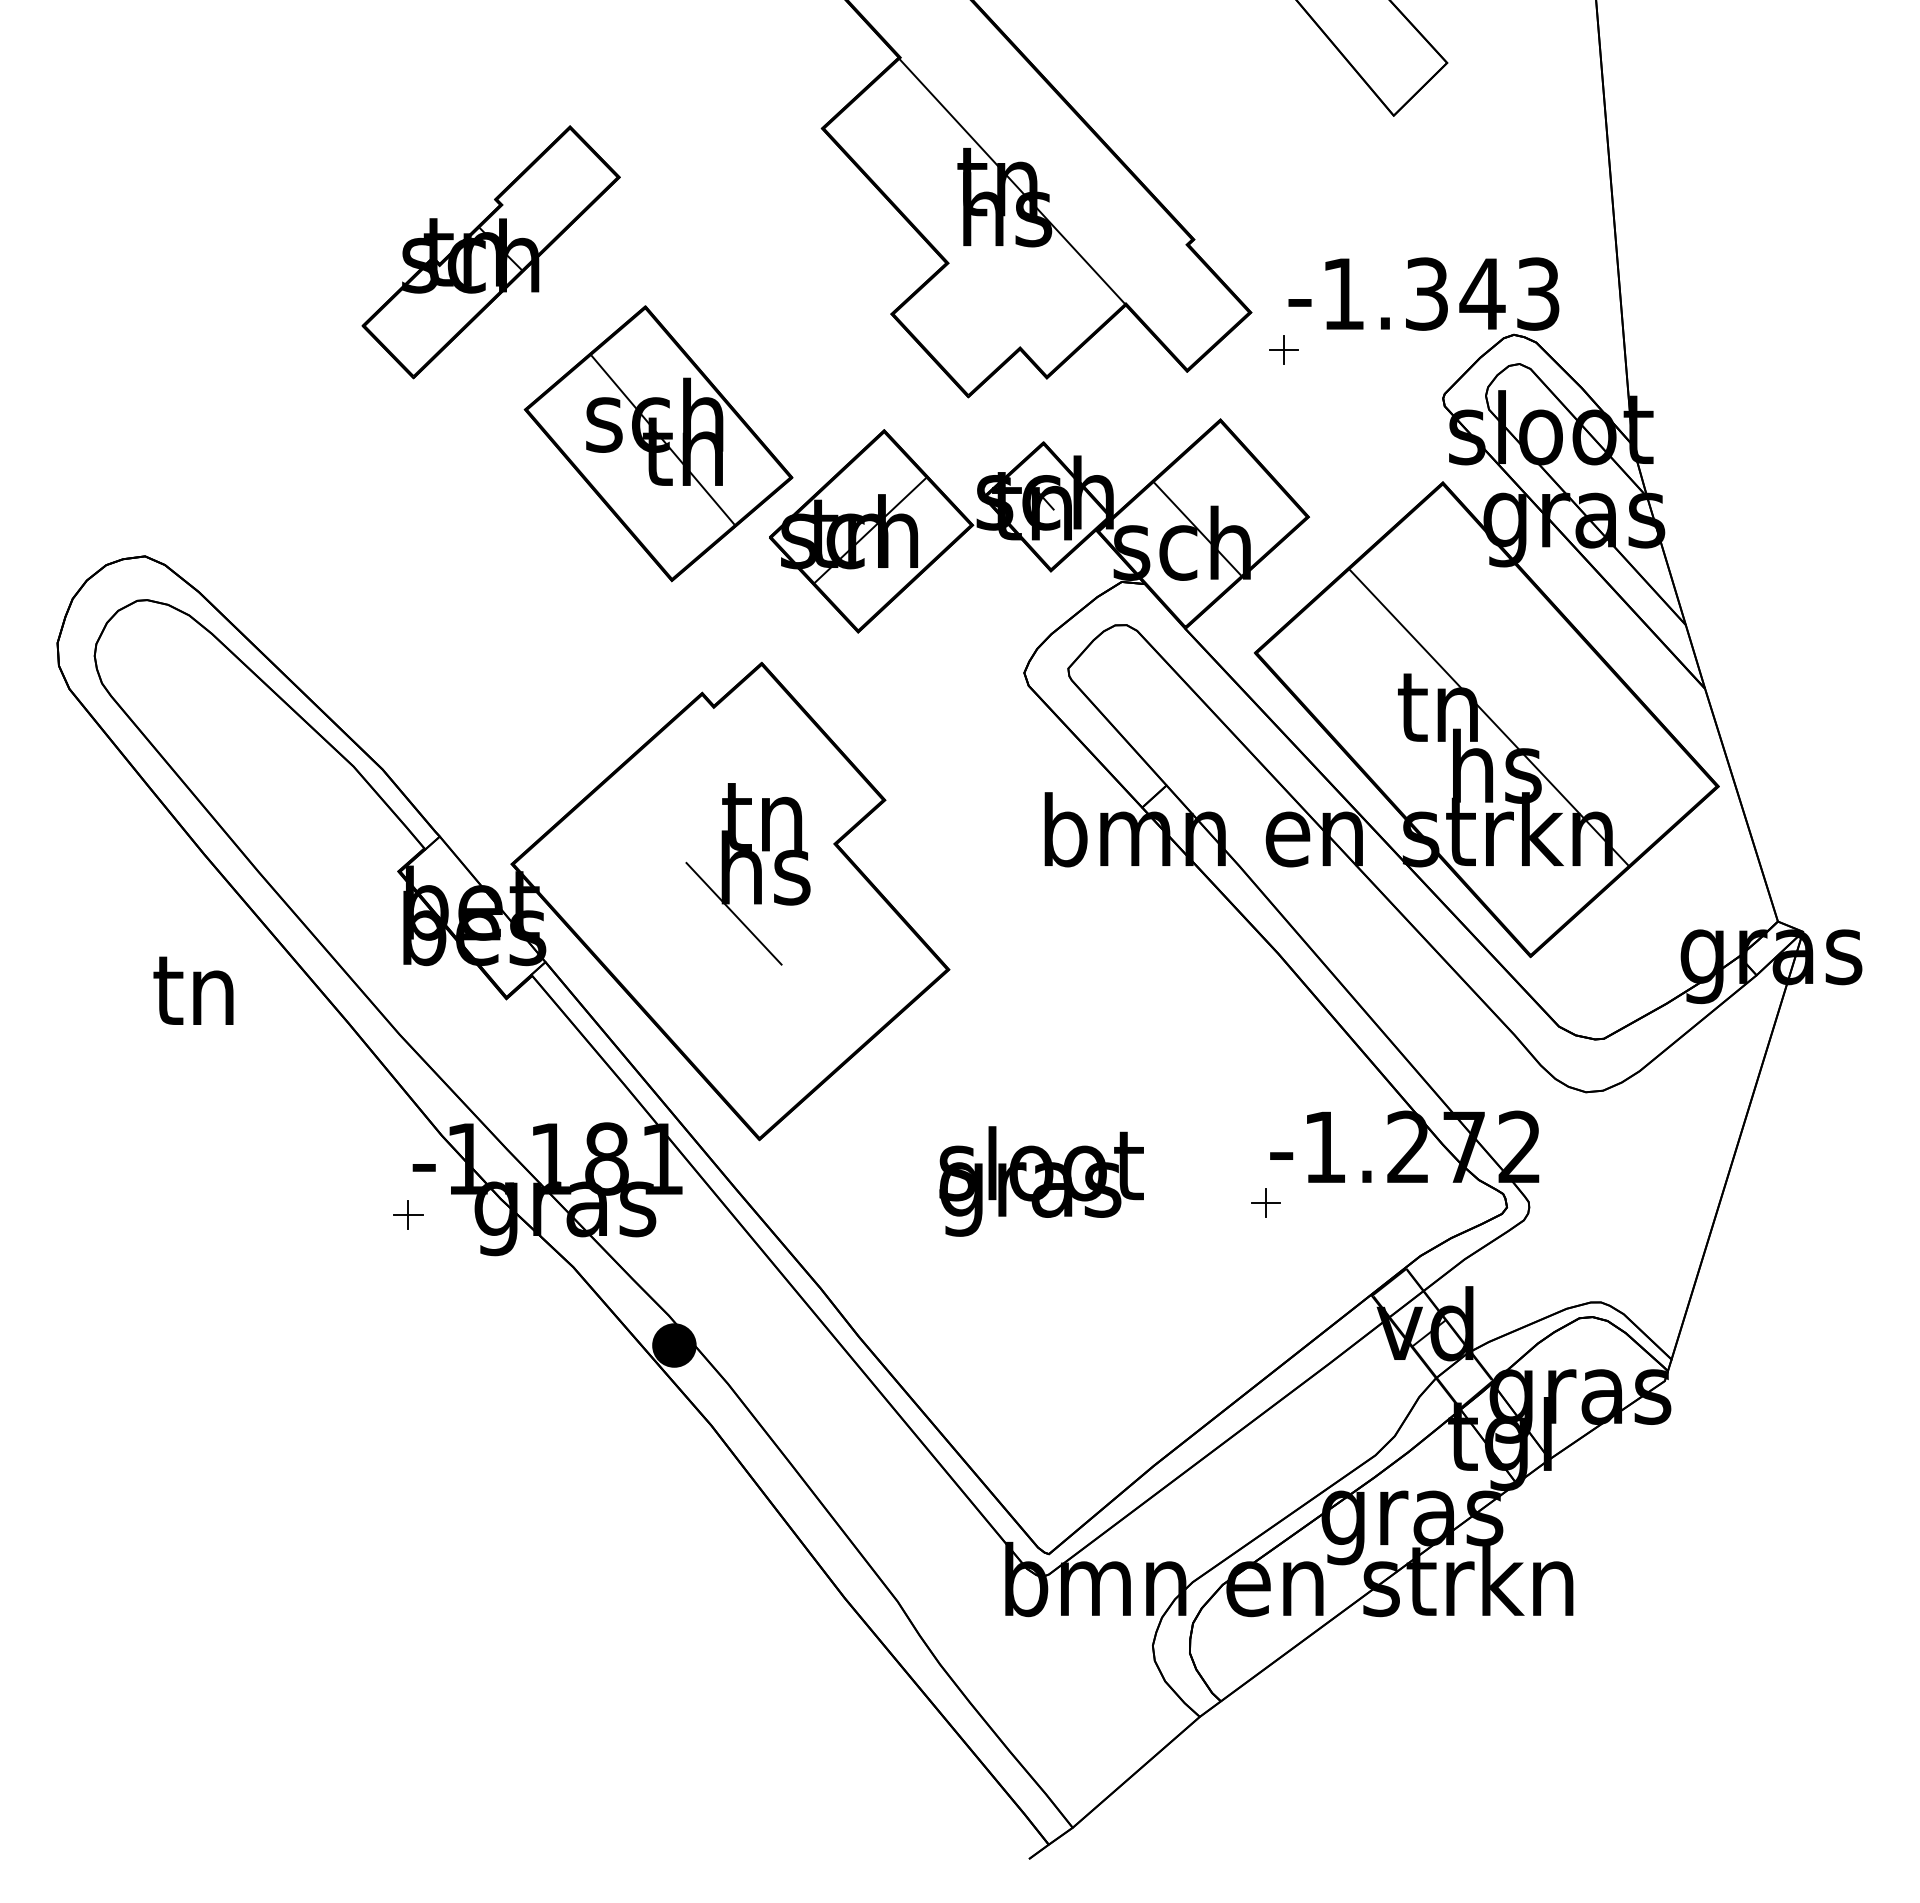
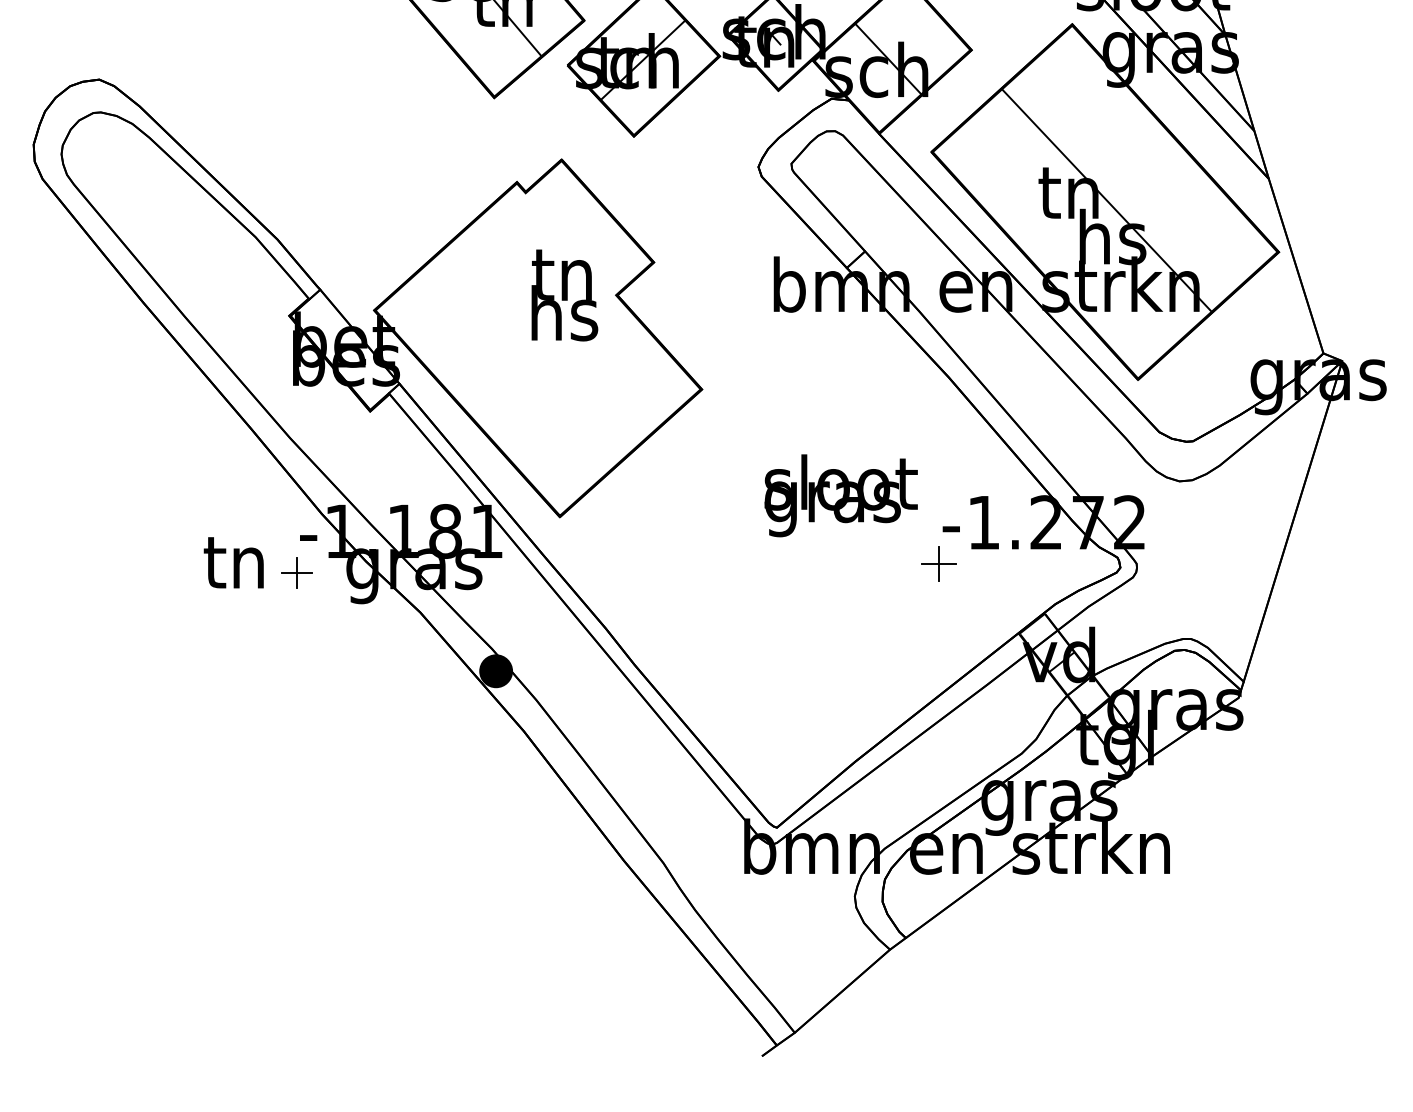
line: (733, 913) -> (540, 347), removed
text: (193, 990) -> (233, 562), moved
text: (1041, 1181) -> (841, 495), moved
part: (1265, 1202) -> (939, 564), size x1.6
part: (408, 1214) -> (296, 573), size x1.4

